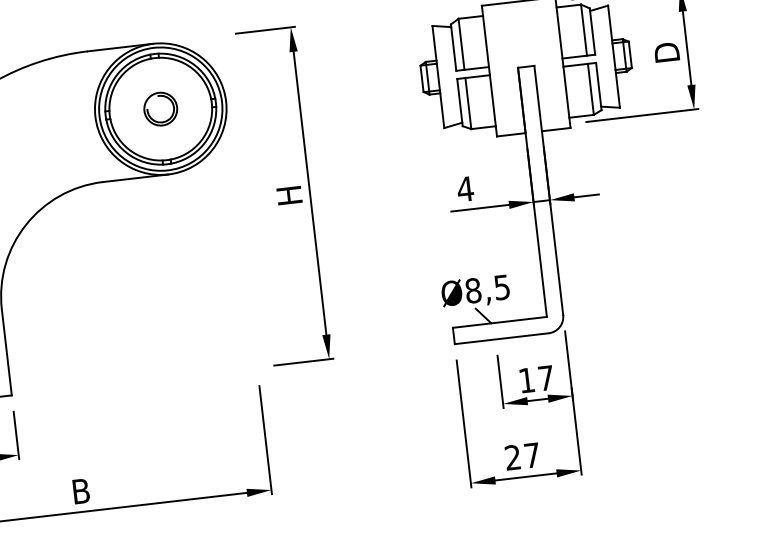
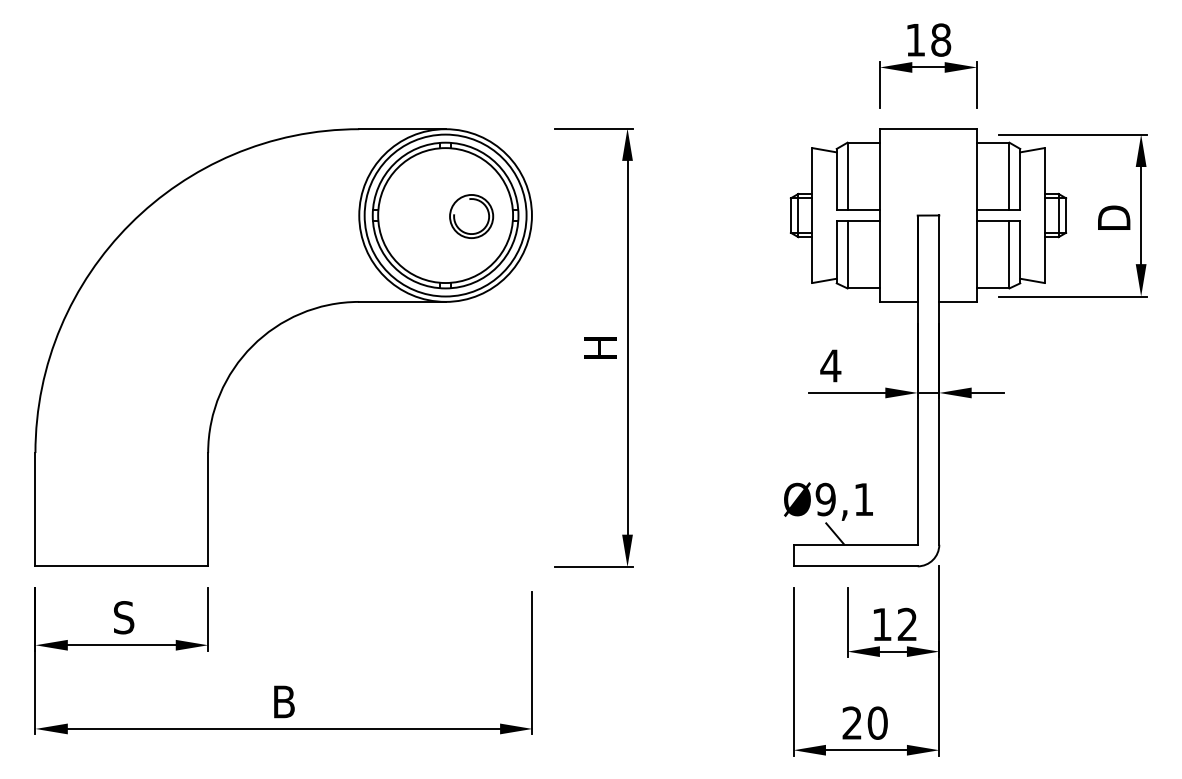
part: (160, 109) -> (471, 216), moved
text: (487, 289) -> (844, 499), Ø8,5 -> Ø9,1
text: (545, 377) -> (906, 623), 17 -> 12
text: (531, 454) -> (877, 722), 27 -> 20

